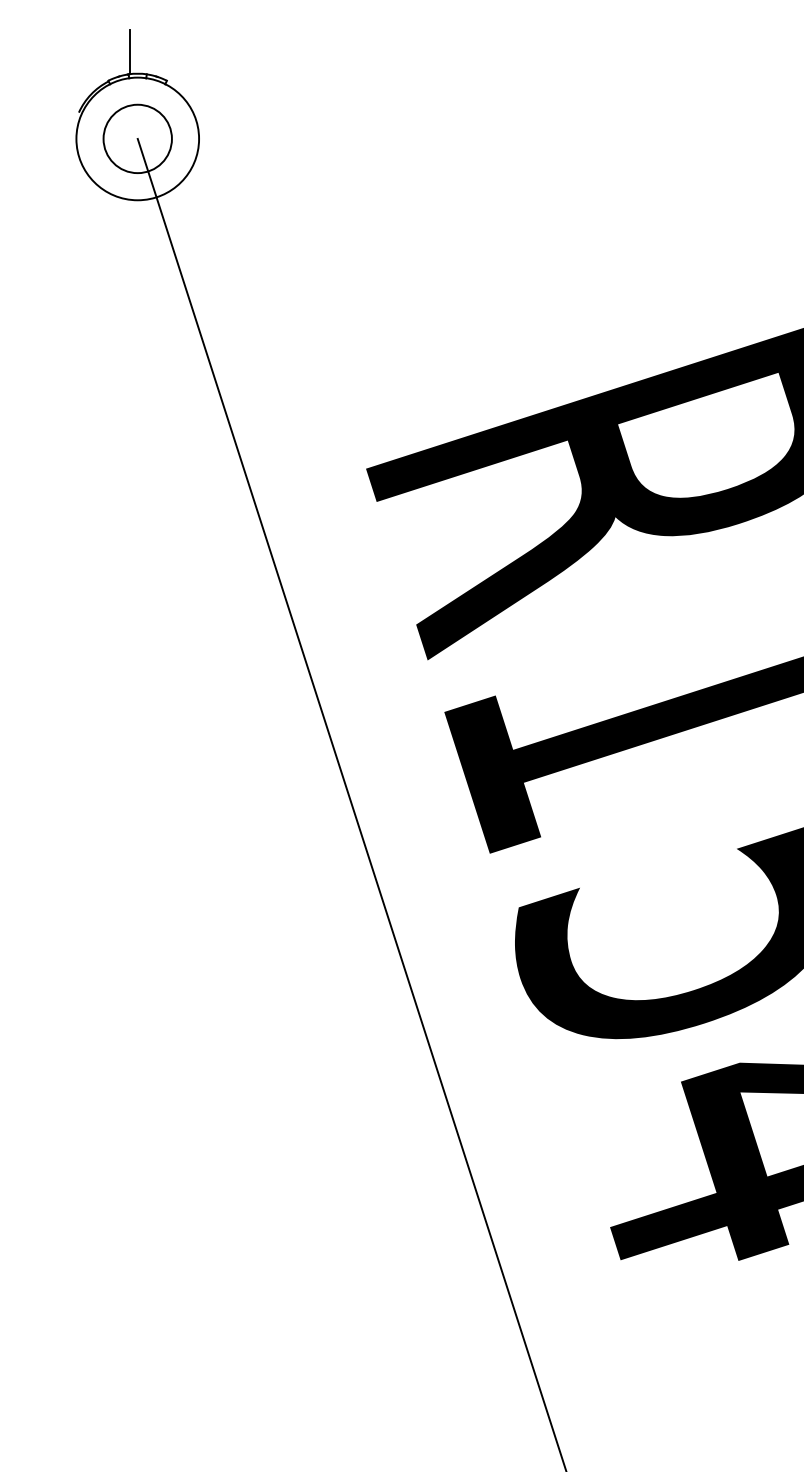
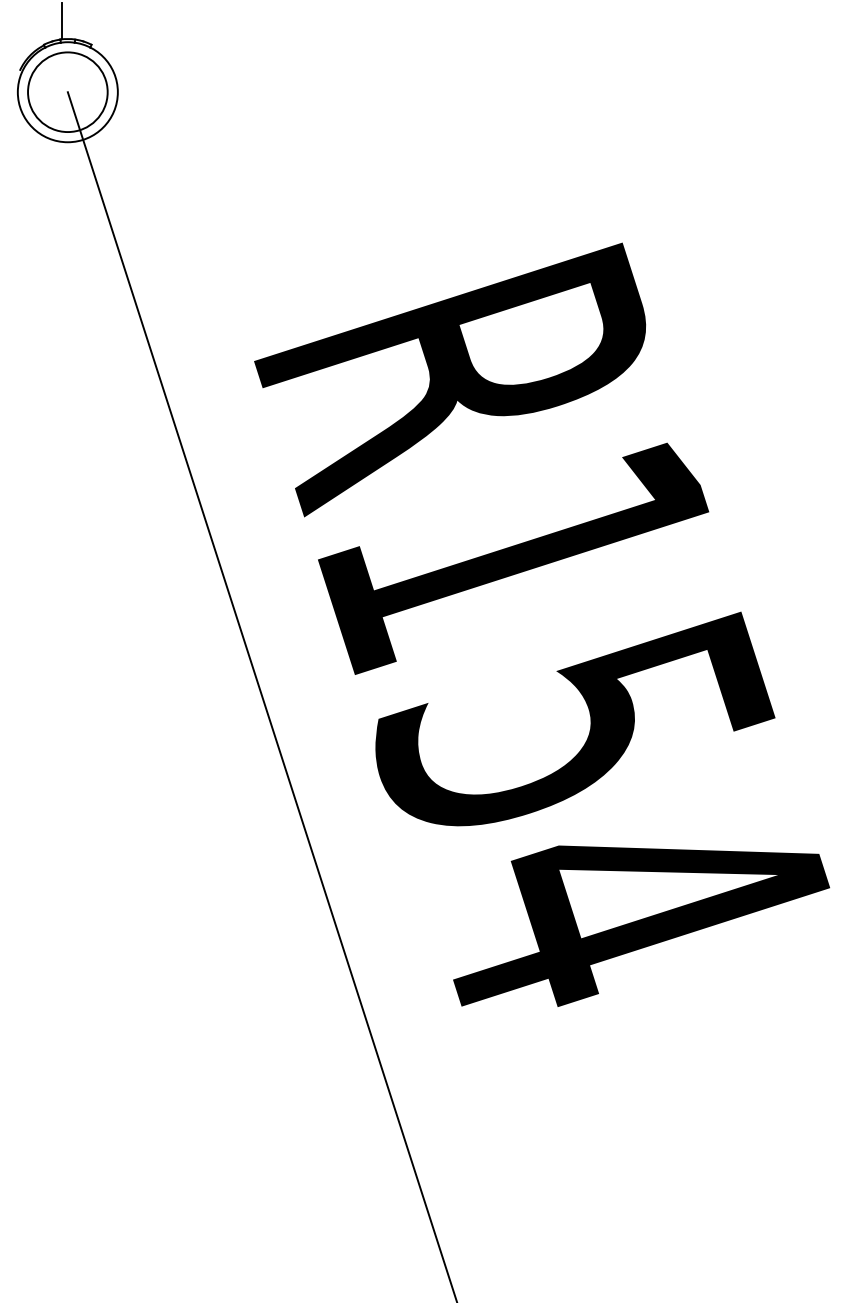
circle: (137, 139) -> (67, 92), size x1.43

